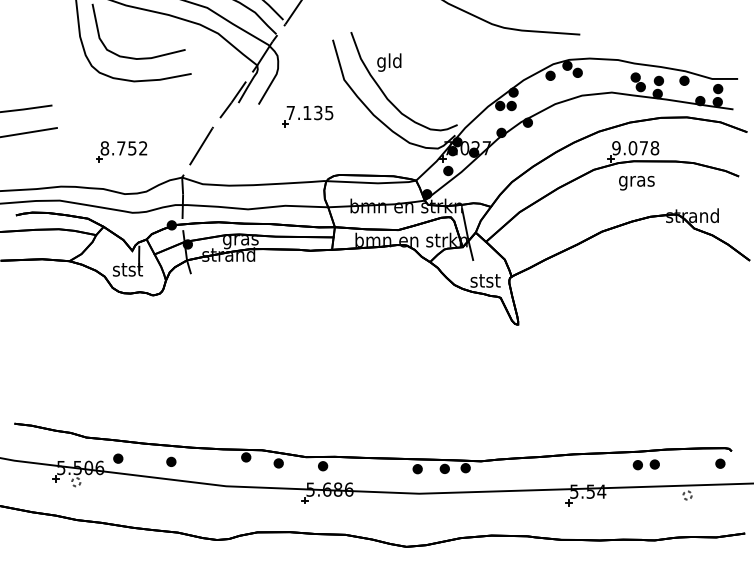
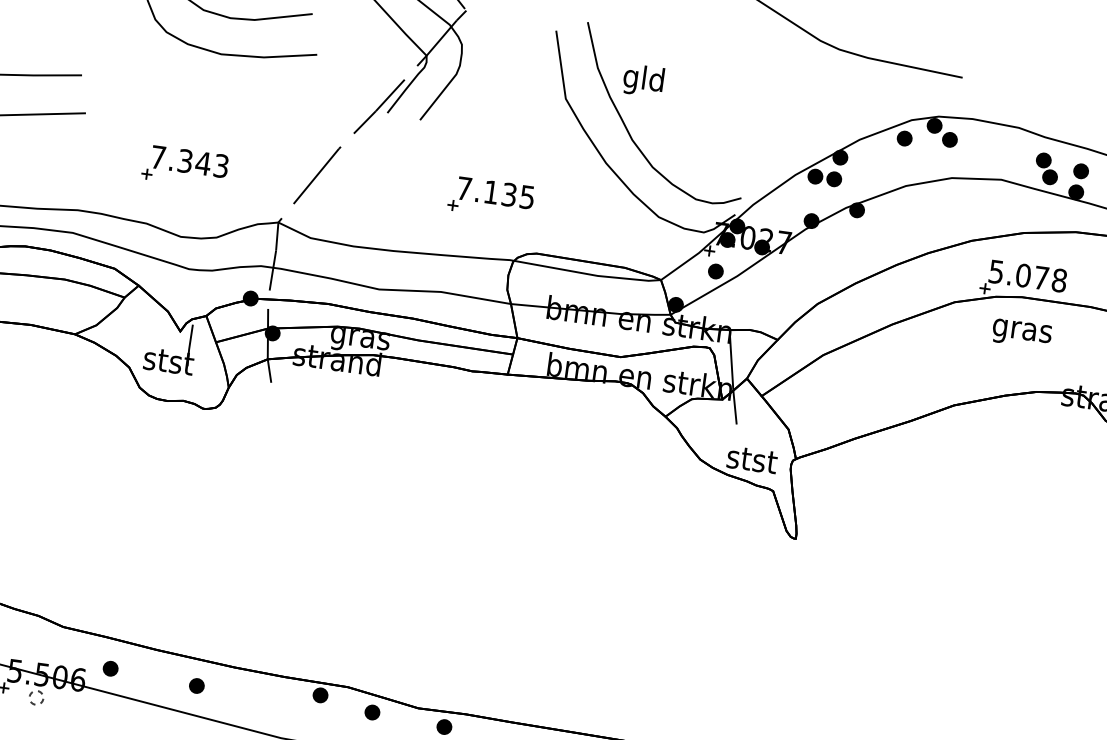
part: (307, 116) -> (490, 198), moved
text: (123, 148) -> (188, 161), 8.752 -> 7.343
text: (616, 148) -> (996, 272), 9.078 -> 5.078

